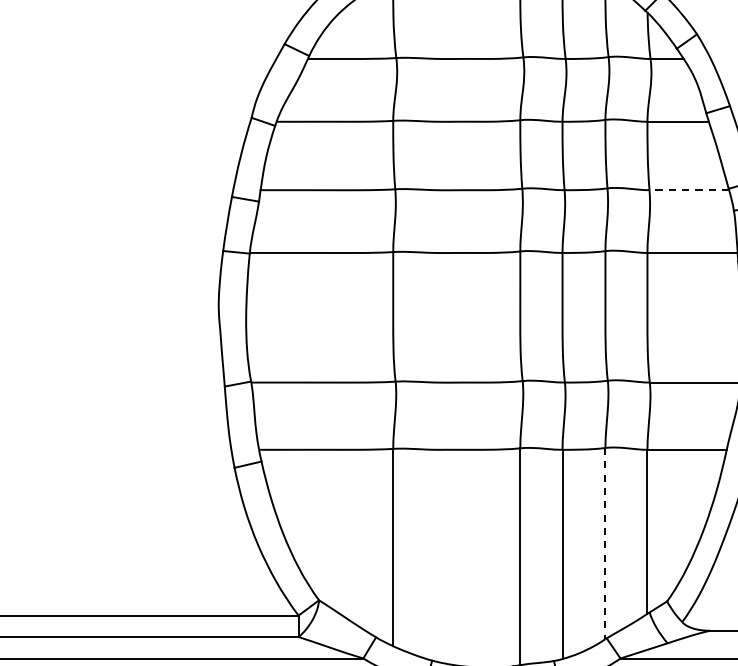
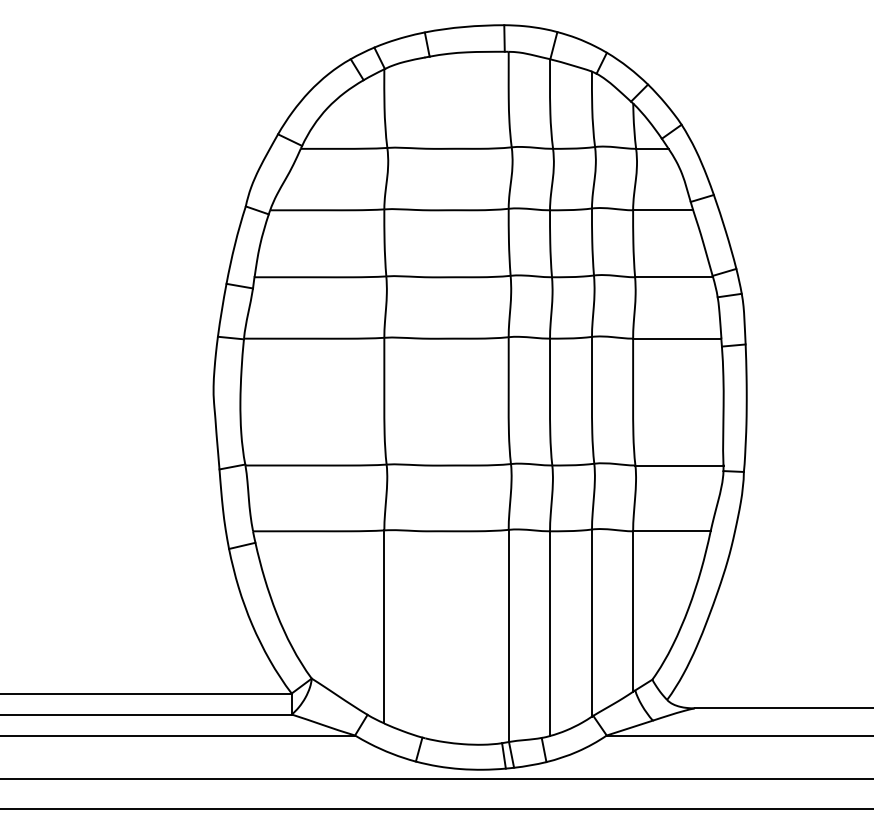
line: (689, 190) -> (674, 277), dashed -> solid
line: (605, 544) -> (592, 623), dashed -> solid

